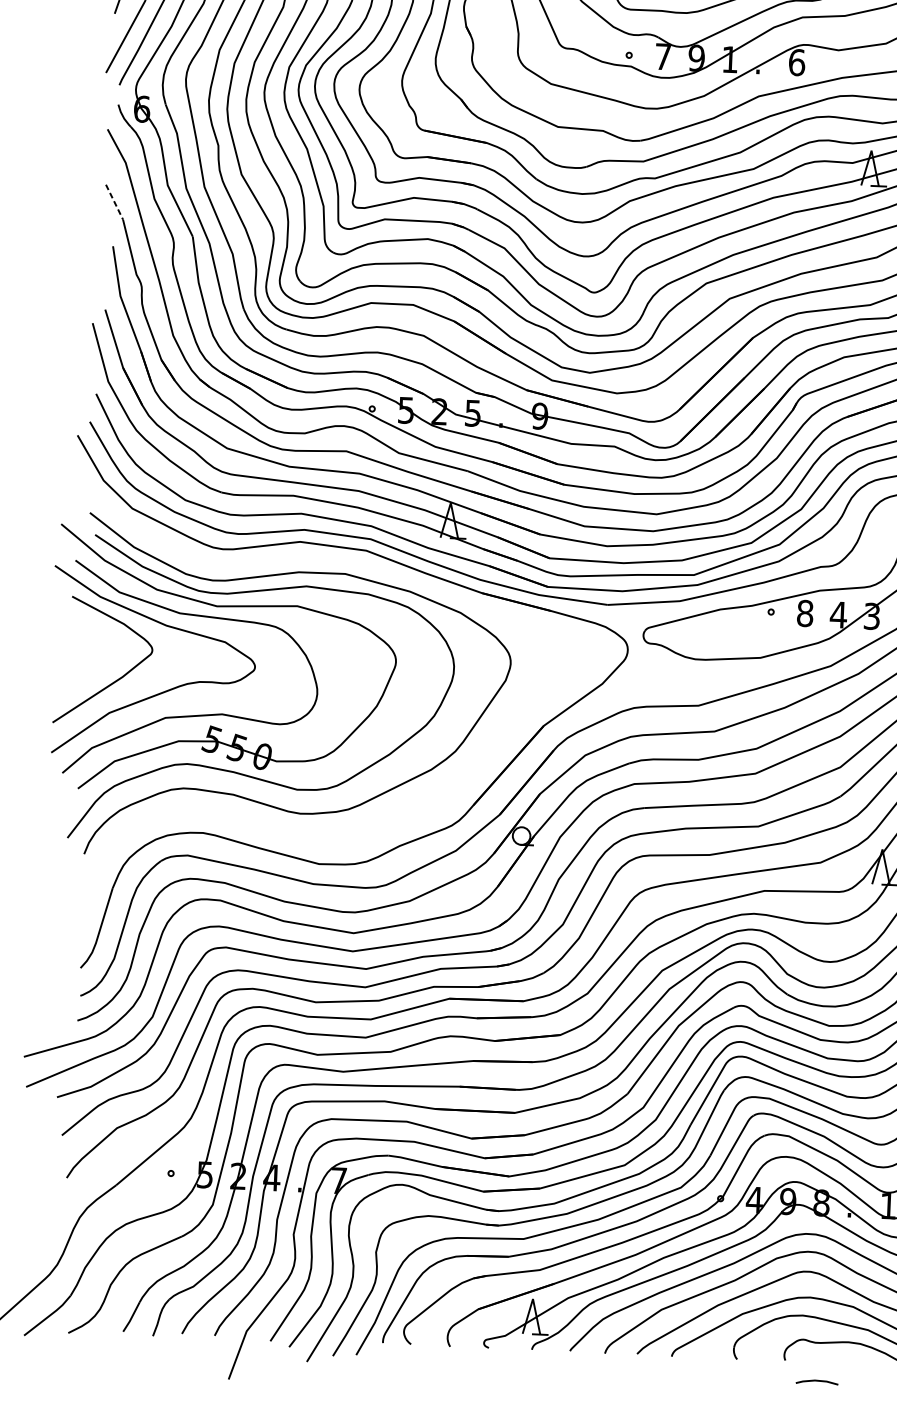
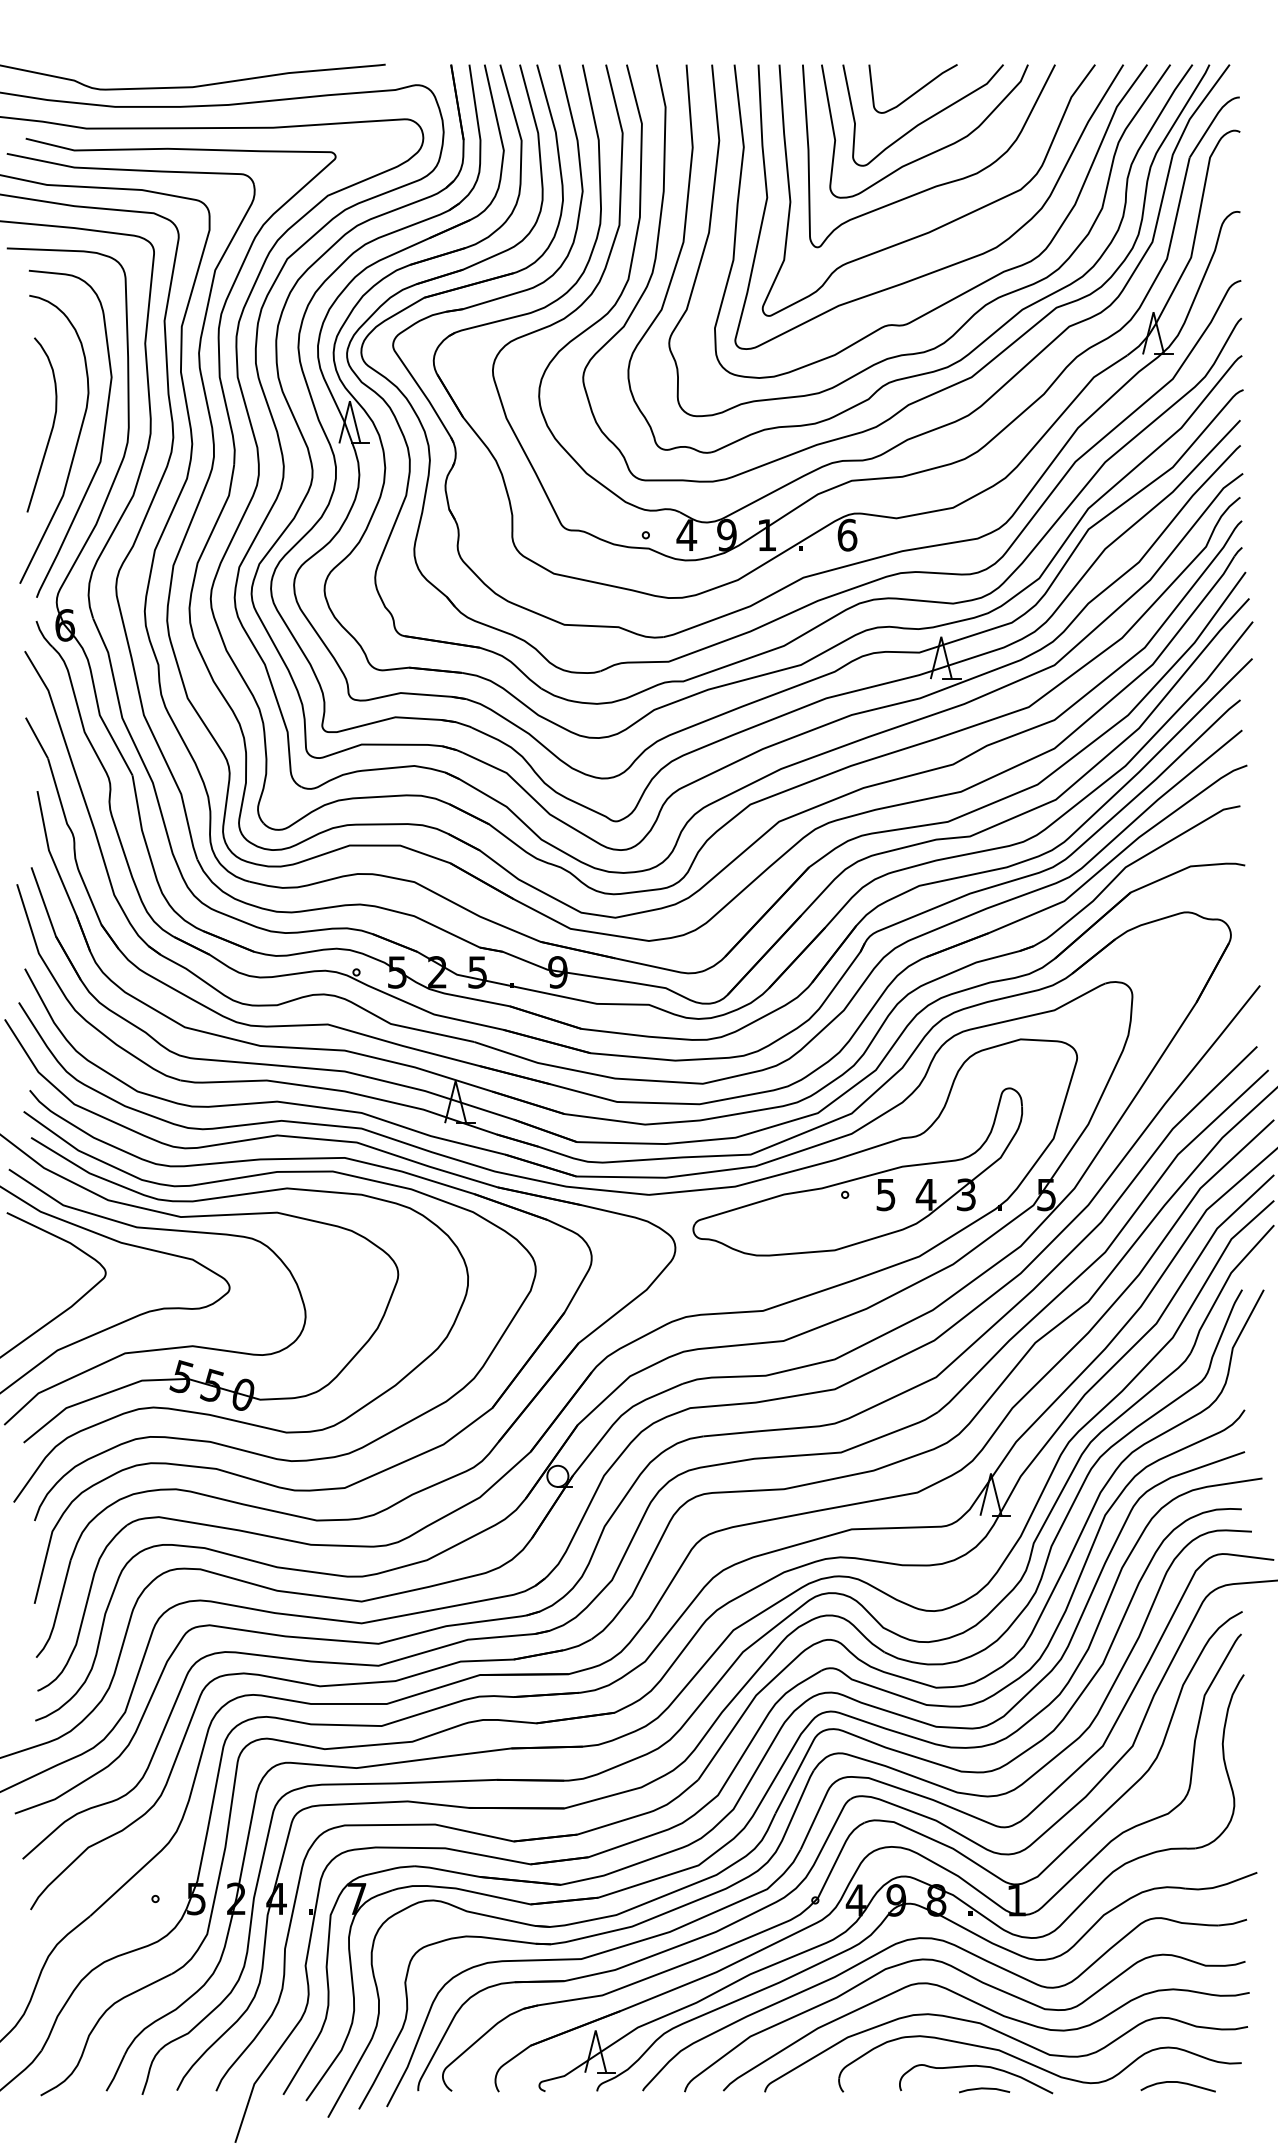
text: (663, 56) -> (686, 534), 7 -> 4
line: (114, 202) -> (37, 738), dashed -> solid
text: (804, 613) -> (885, 1194), 8 -> 5
part: (361, 830) -> (365, 1477), added
line: (817, 1381) -> (984, 2089), moved

